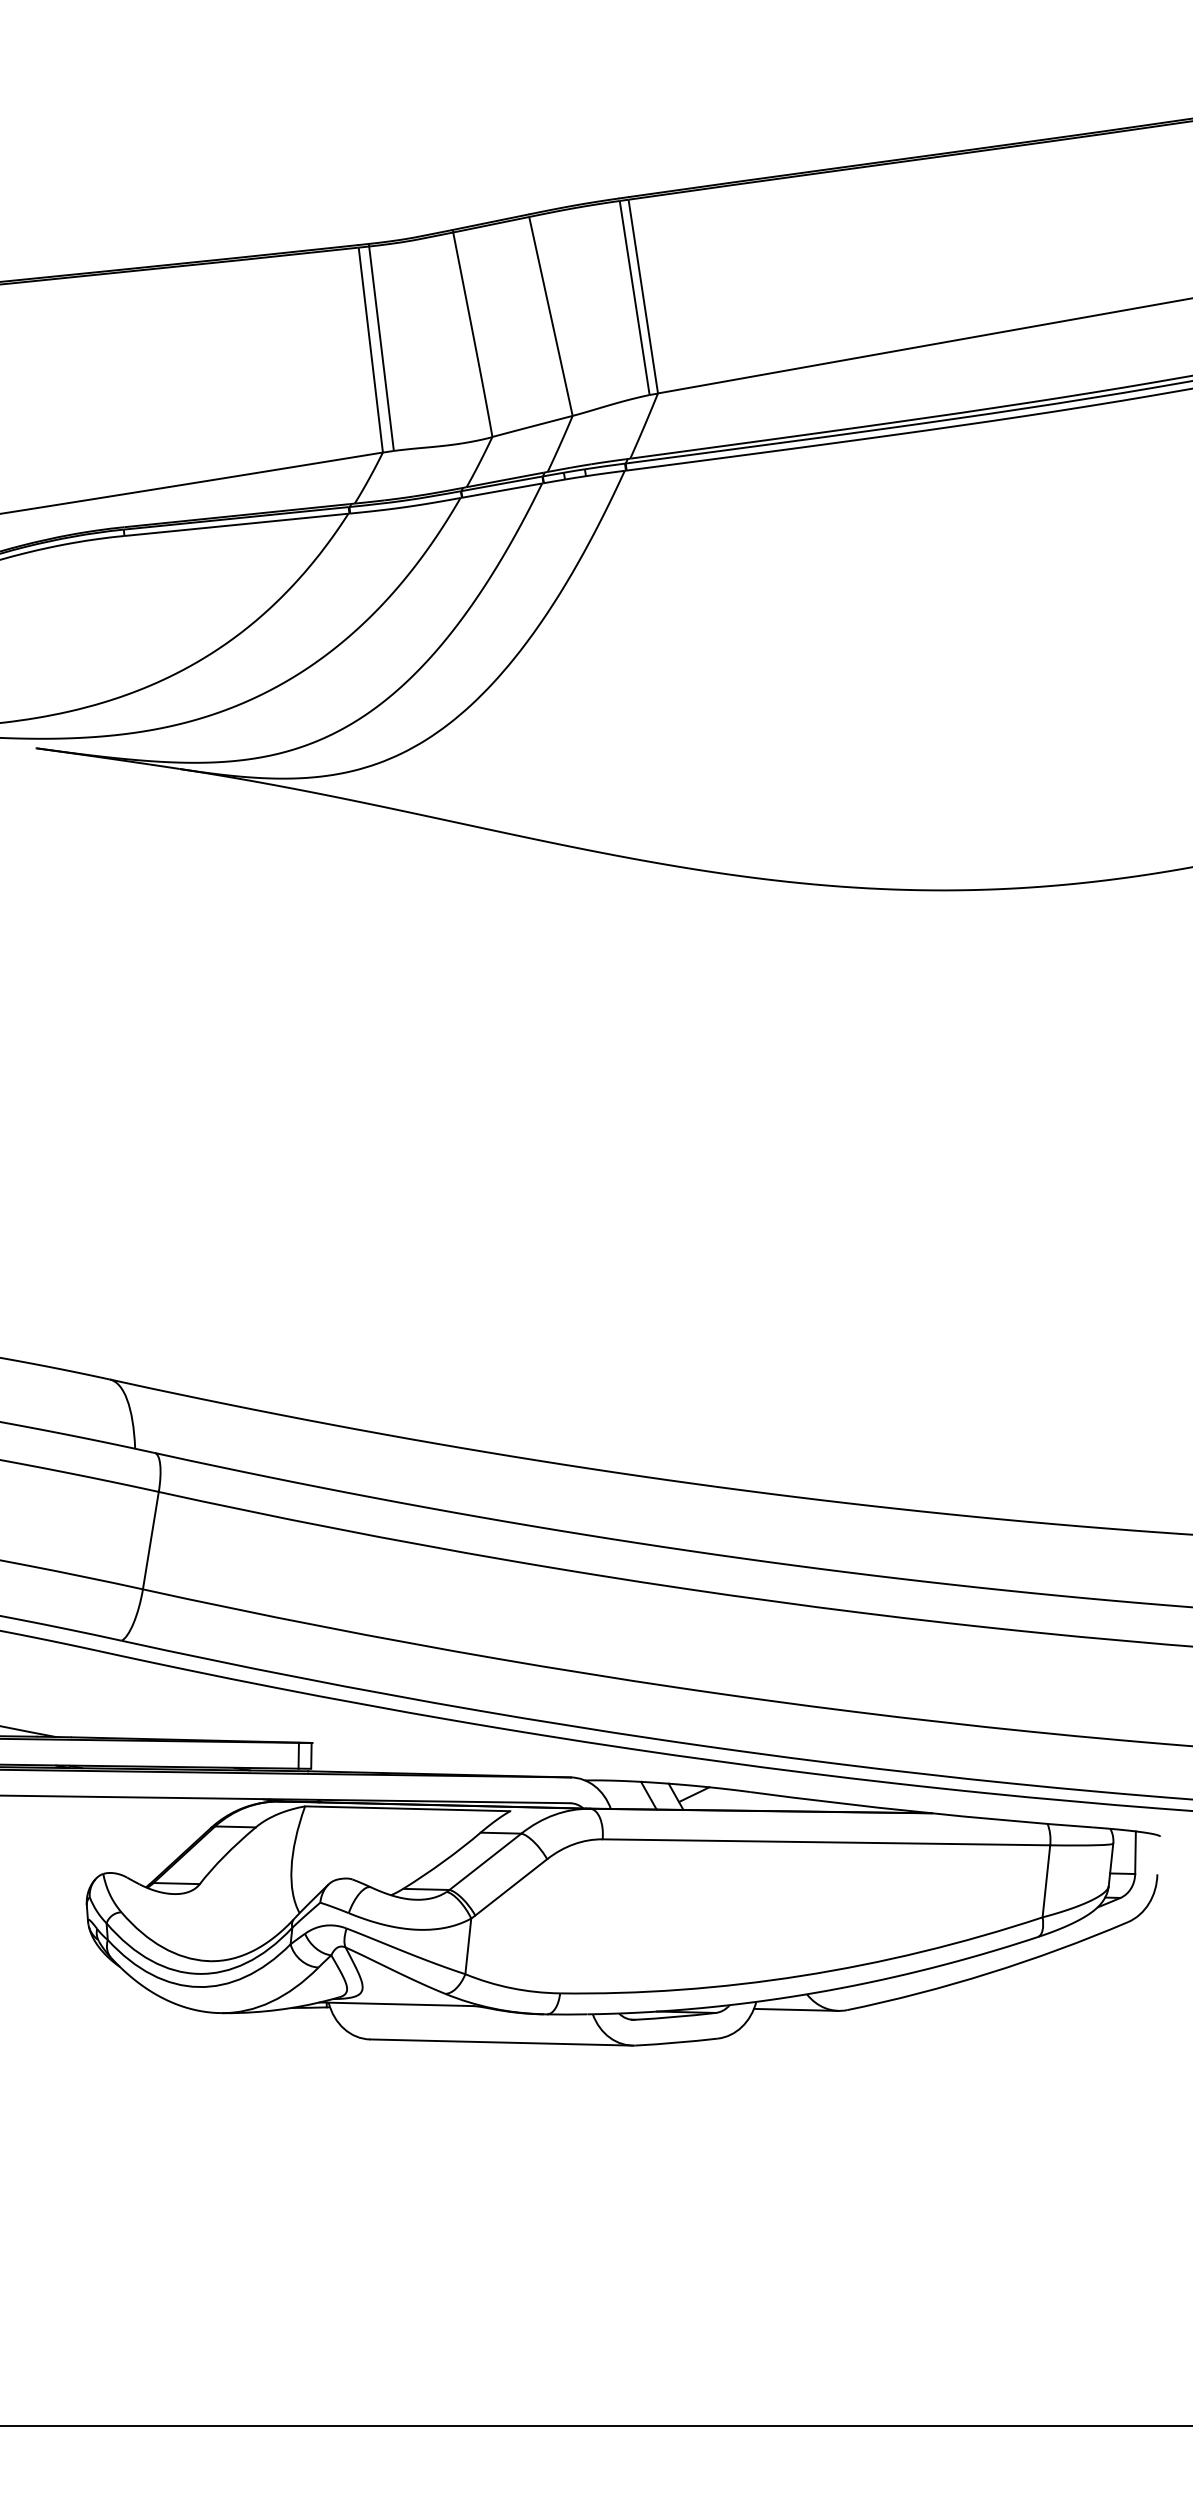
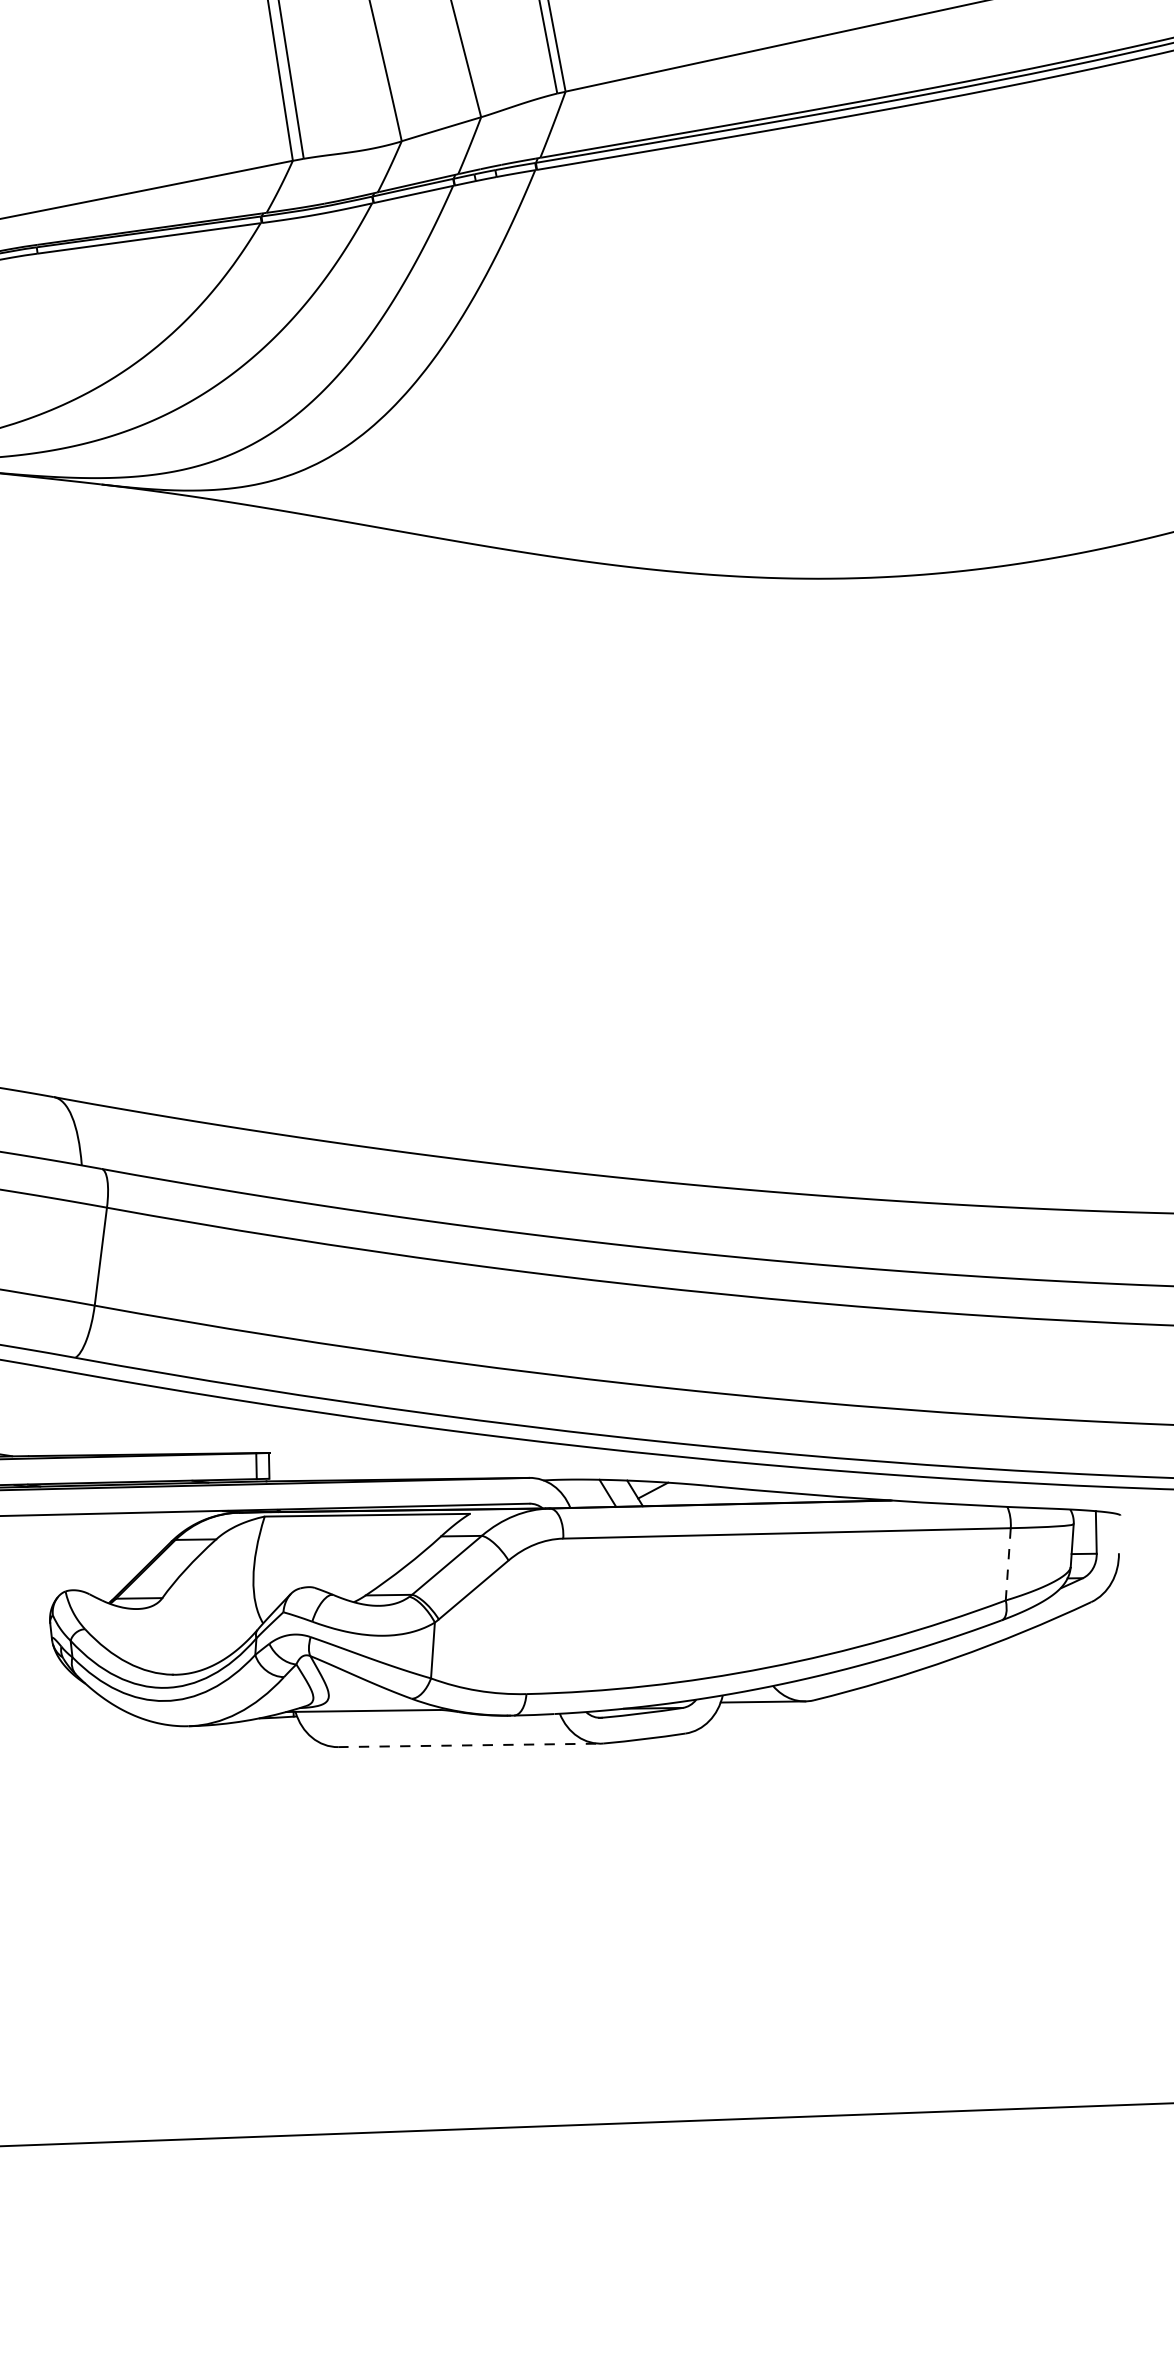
line: (1046, 1880) -> (1008, 1563), solid -> dashed
line: (501, 2042) -> (469, 1745), solid -> dashed

